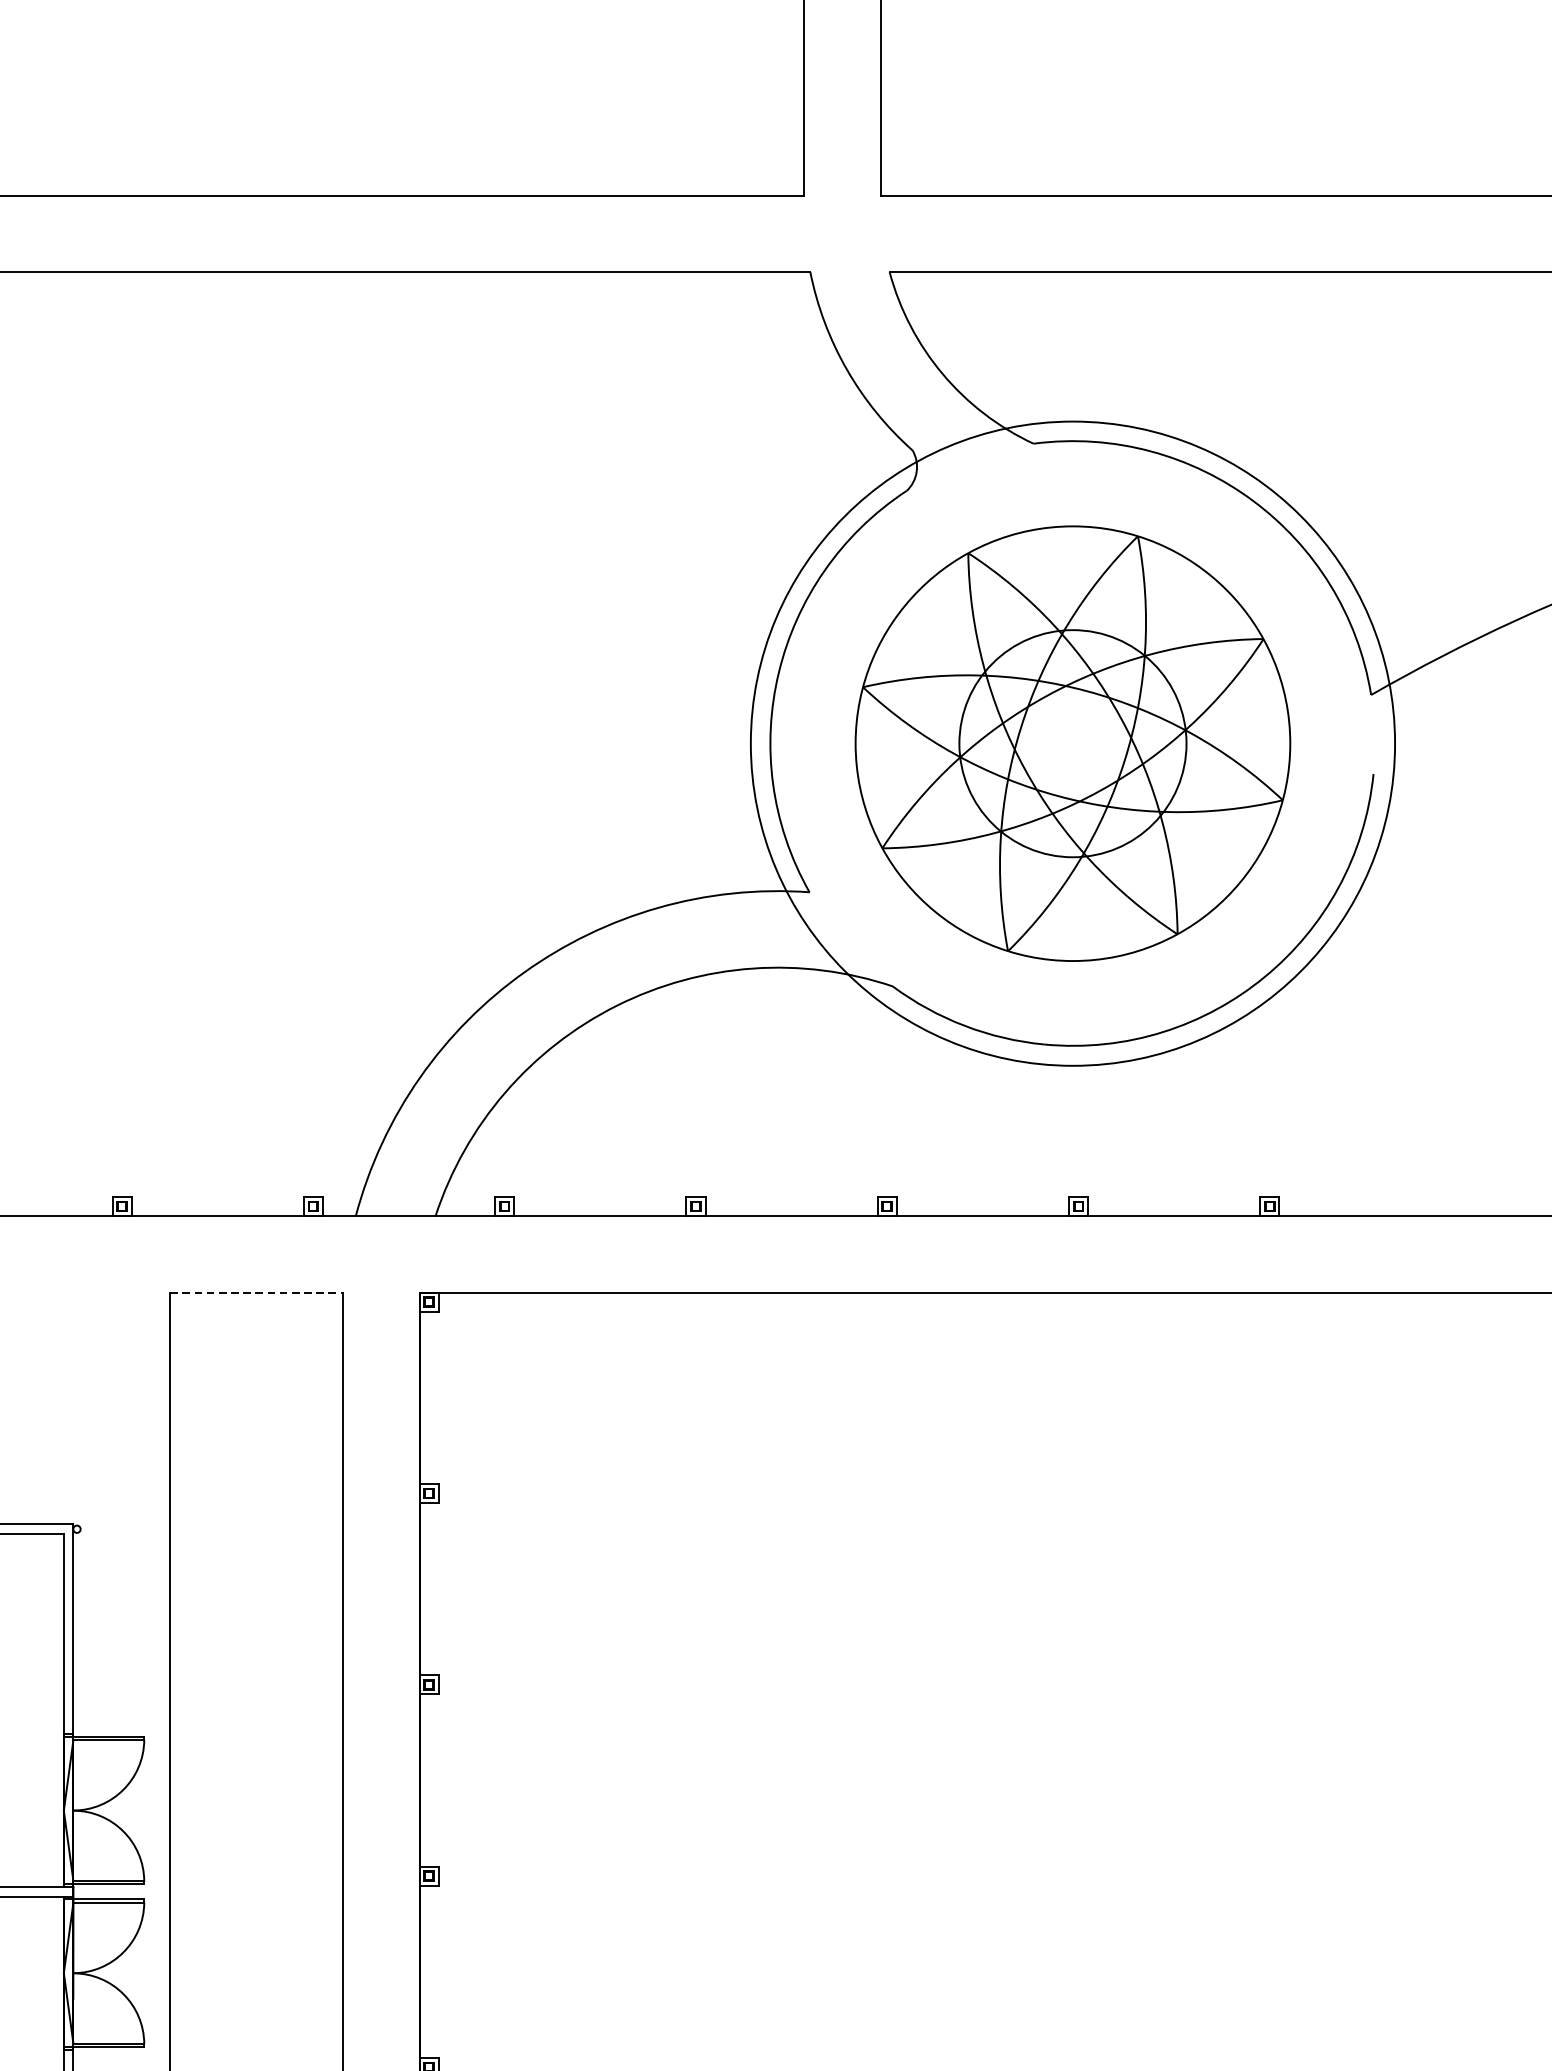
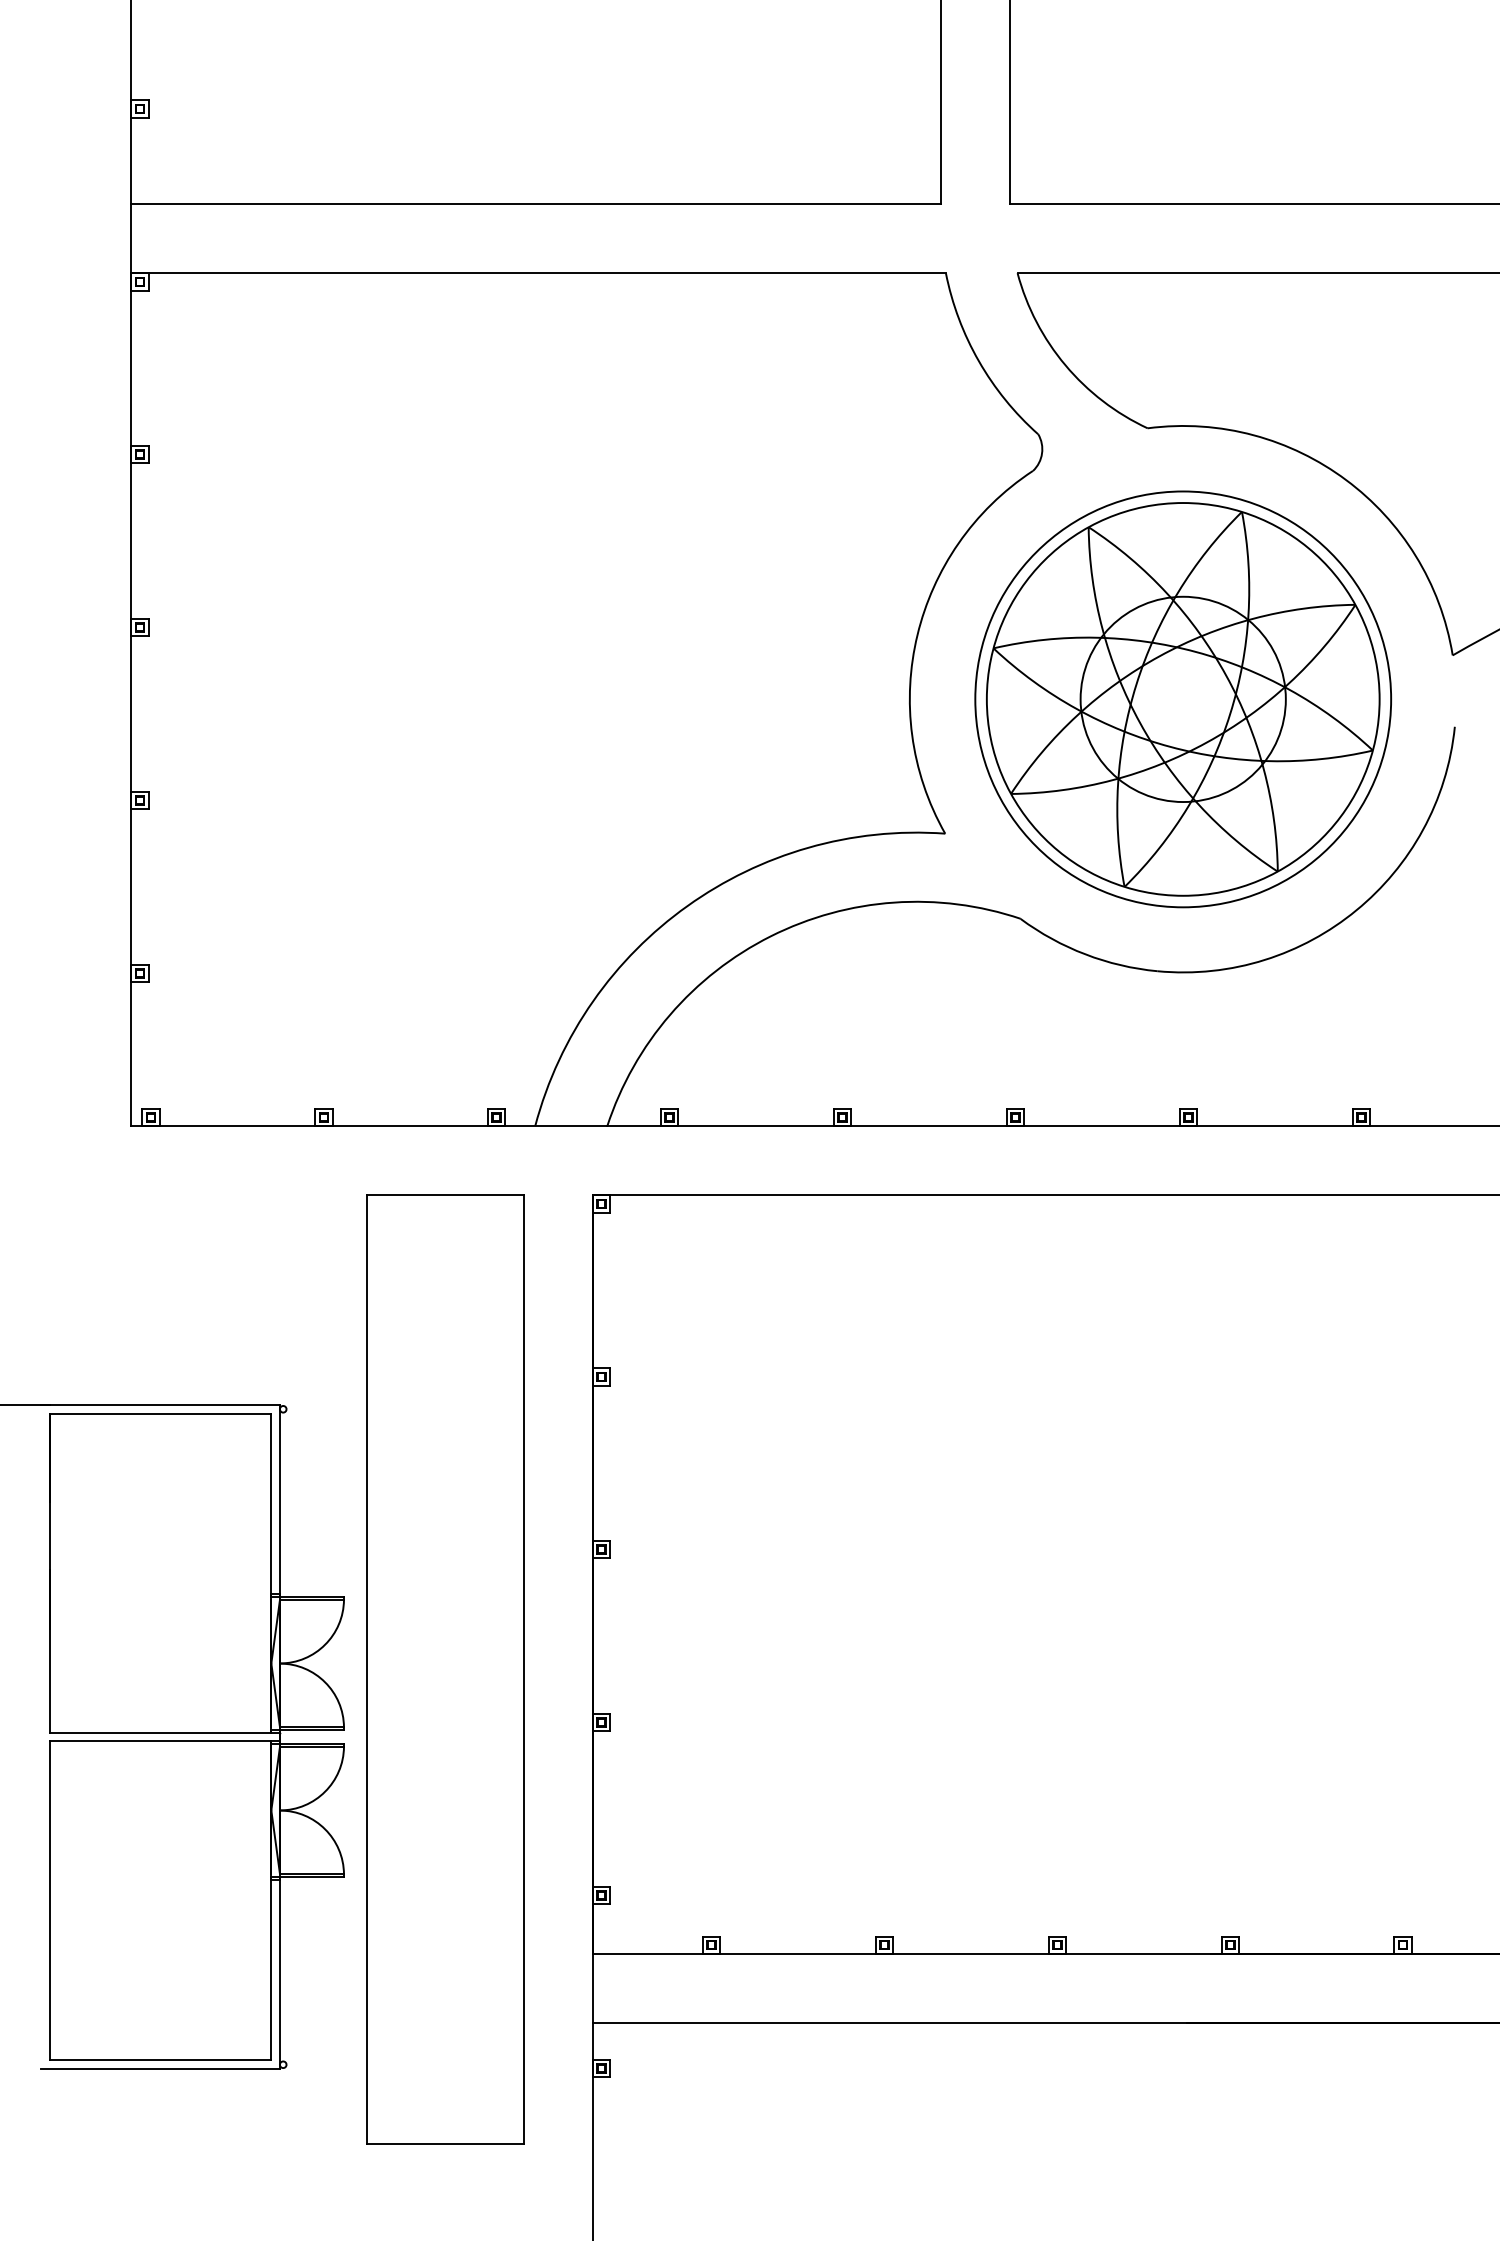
circle: (1073, 743) -> (1183, 699), size x0.71
line: (257, 1292) -> (446, 1195), dashed -> solid

